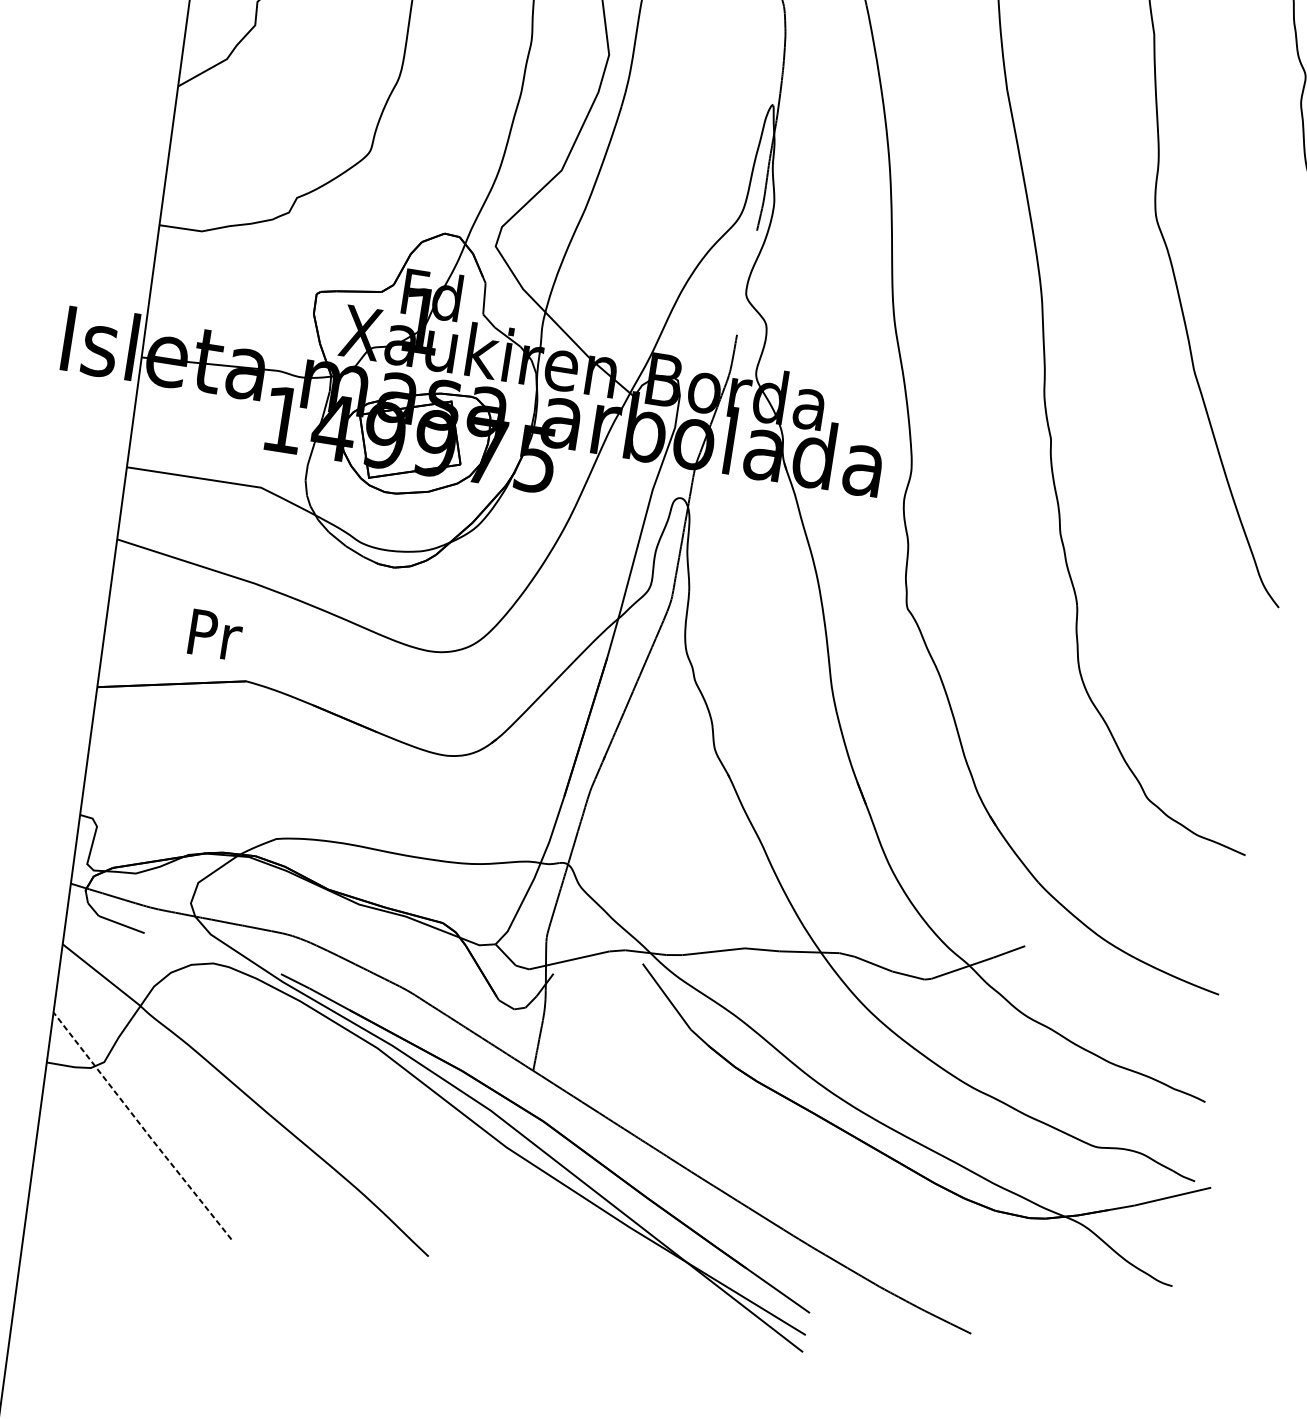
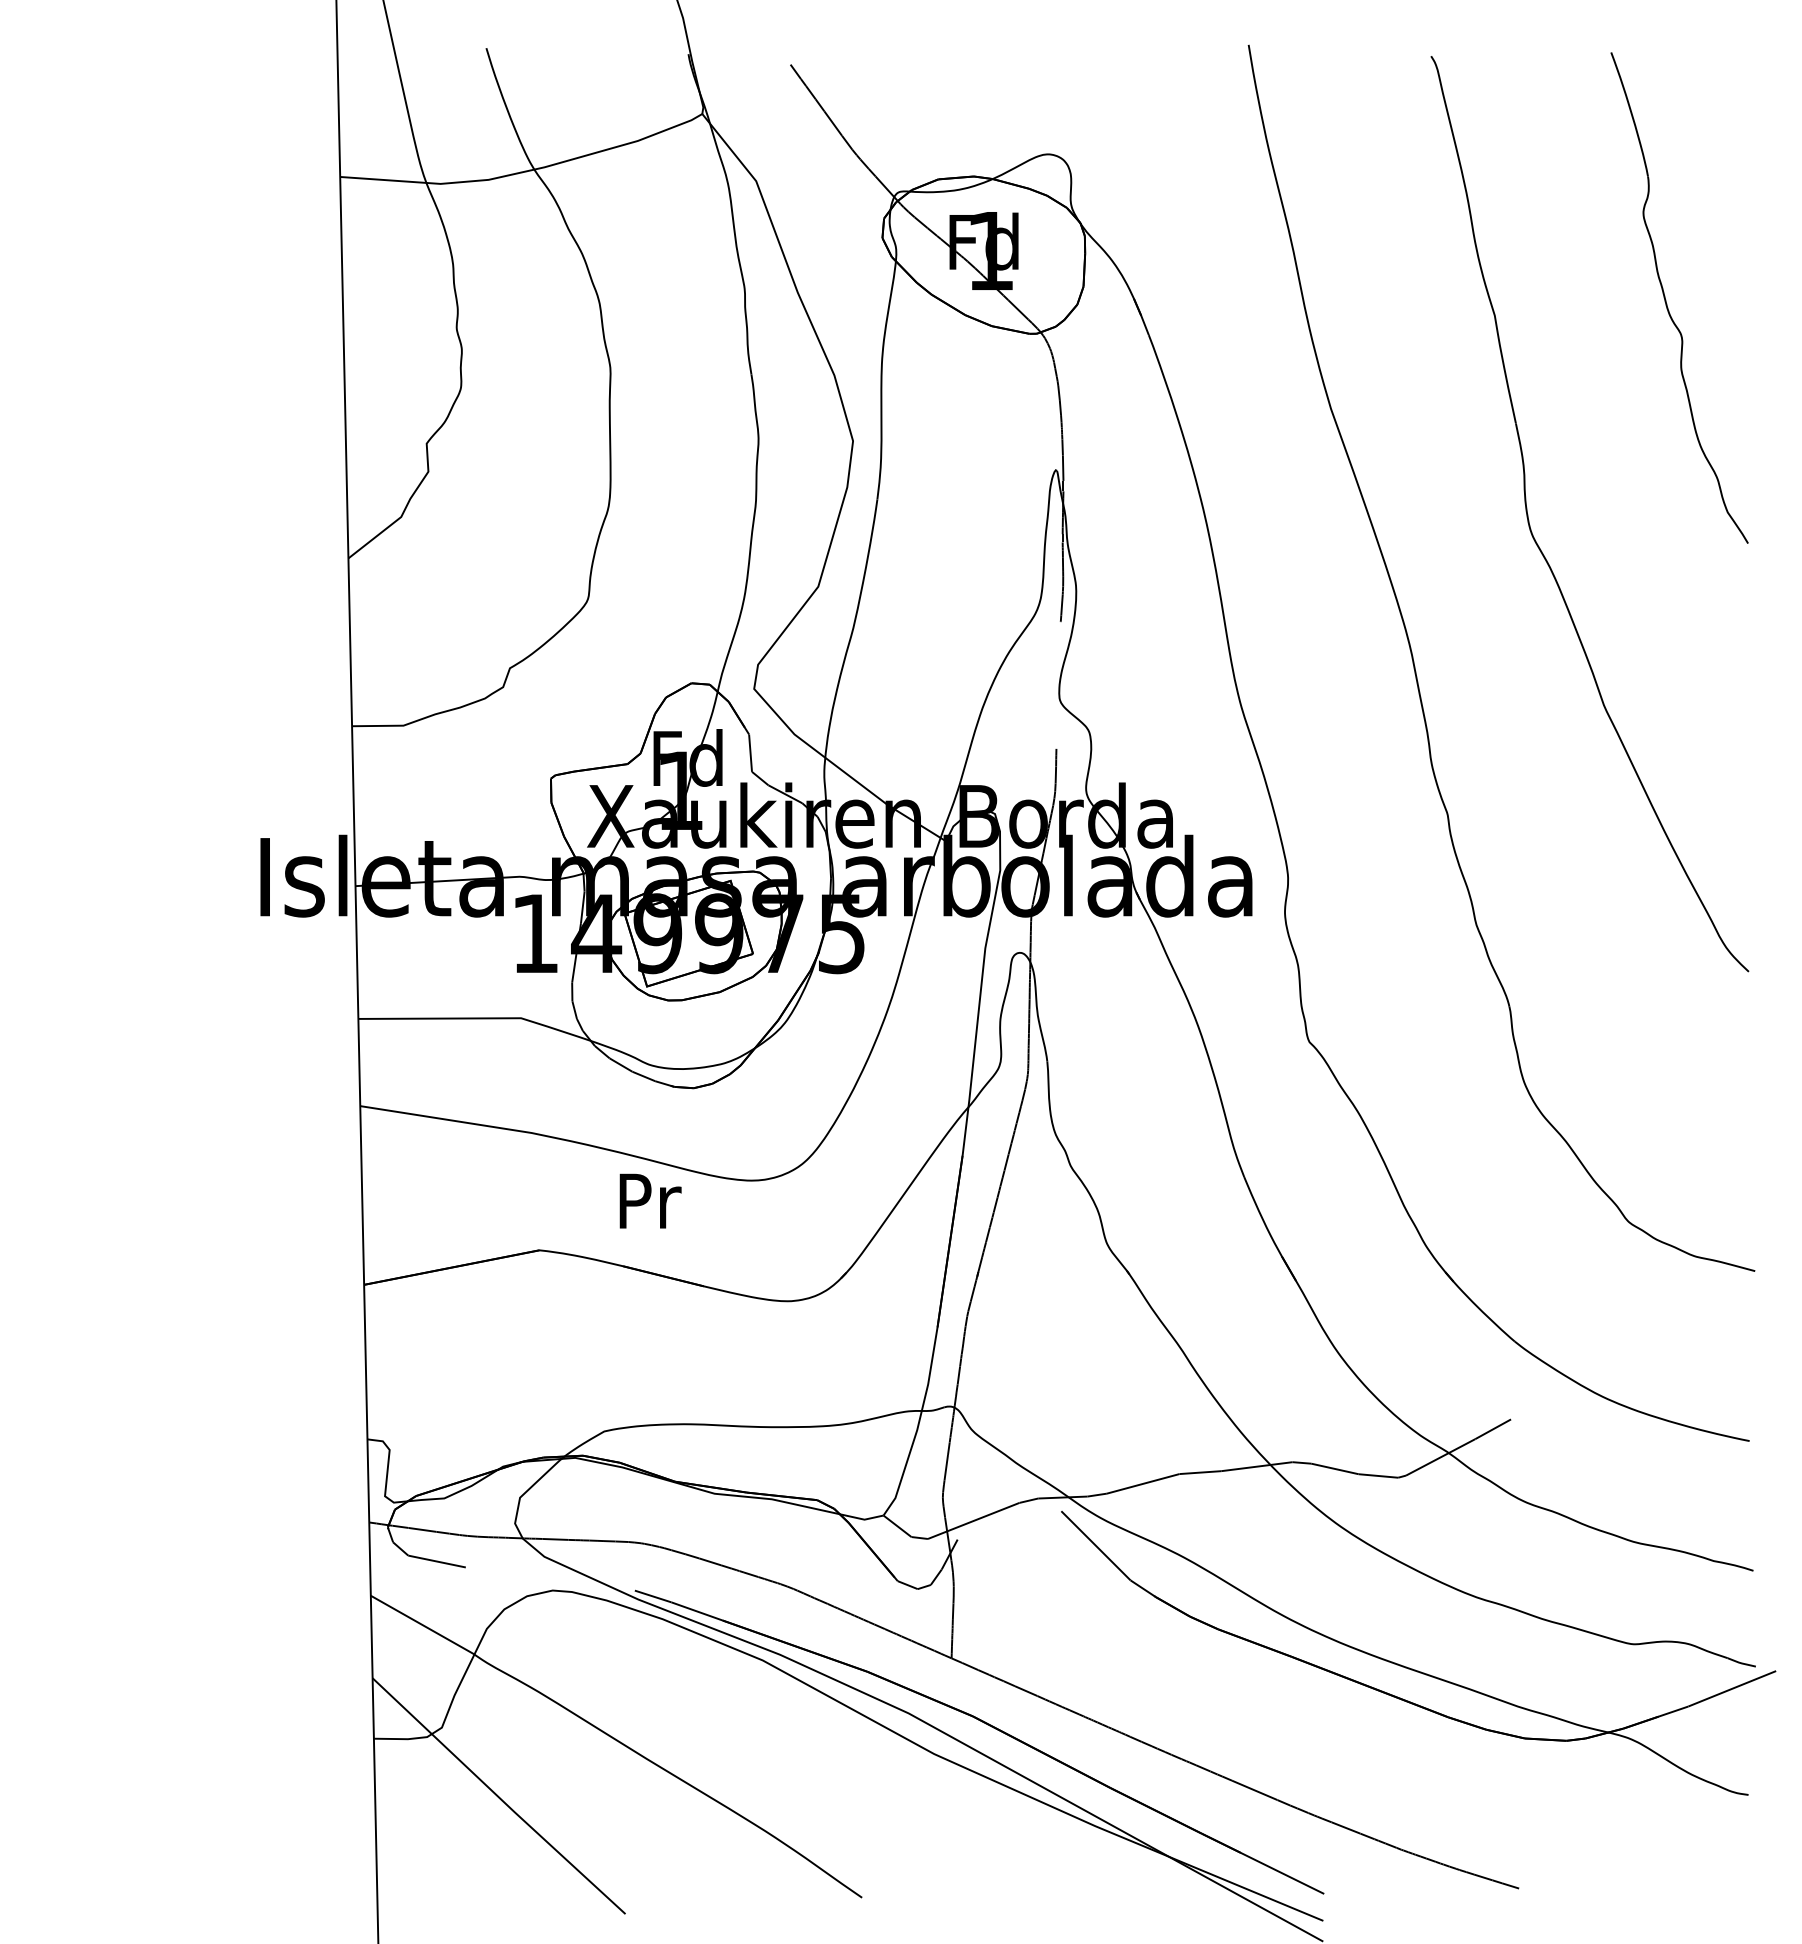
text: (215, 634) -> (650, 1200), moved
line: (141, 1127) -> (498, 1797), dashed -> solid

